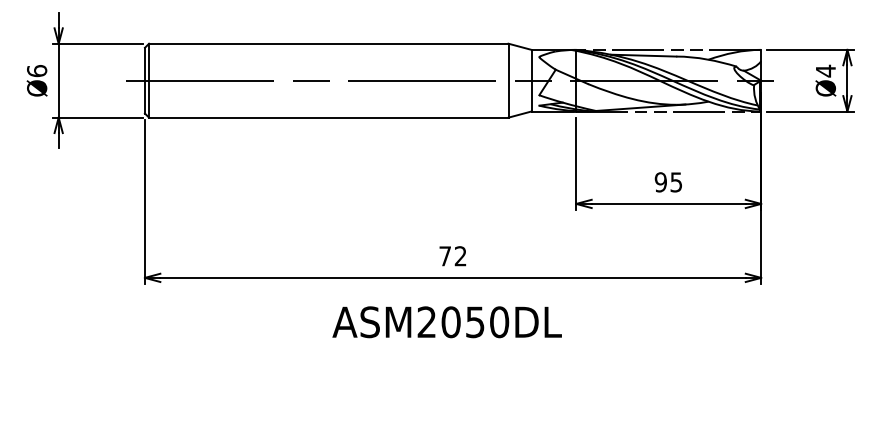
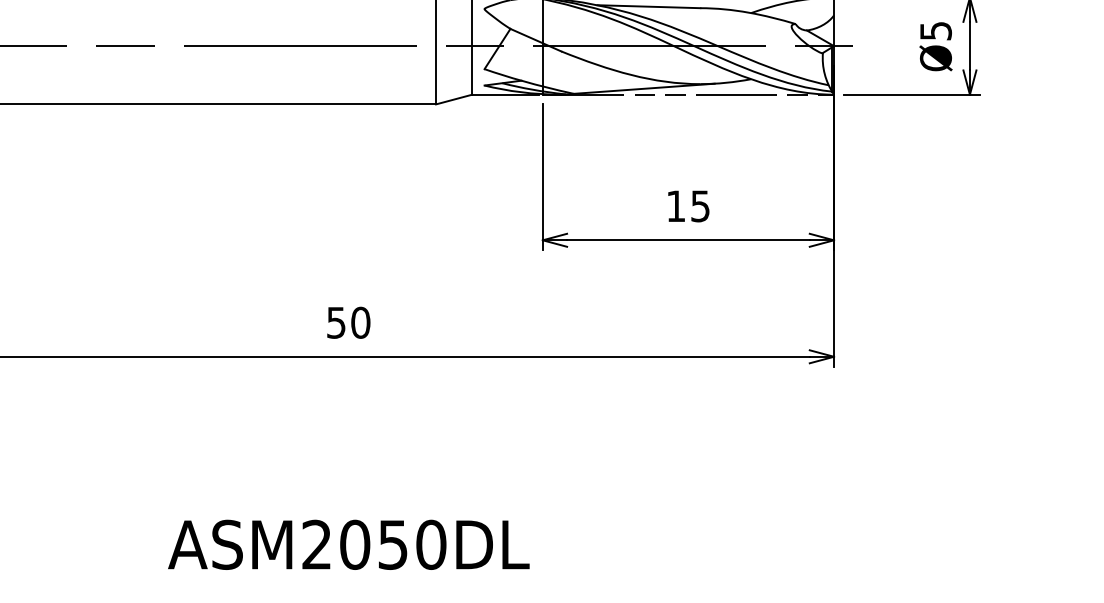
text: (826, 70) -> (936, 30), Ø4 -> Ø5
text: (660, 182) -> (675, 206), 95 -> 15
text: (452, 256) -> (347, 323), 72 -> 50
text: (446, 322) -> (347, 545), moved

